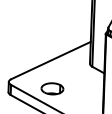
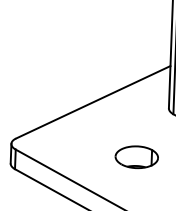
part: (52, 88) -> (136, 156), moved

